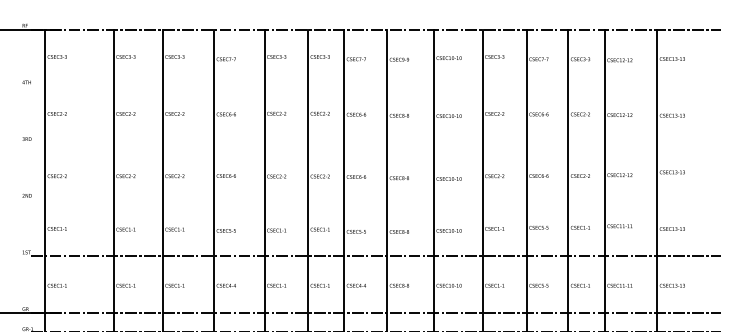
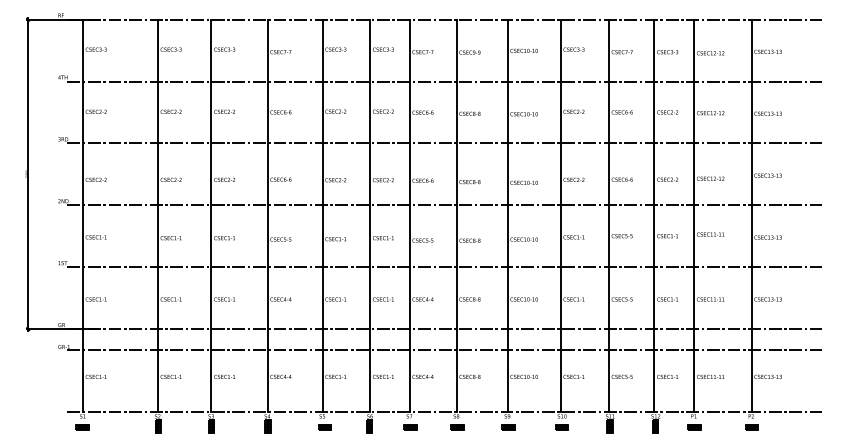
line: (376, 86) -> (444, 81), added
line: (376, 142) -> (444, 143), added
line: (376, 199) -> (444, 205), added

